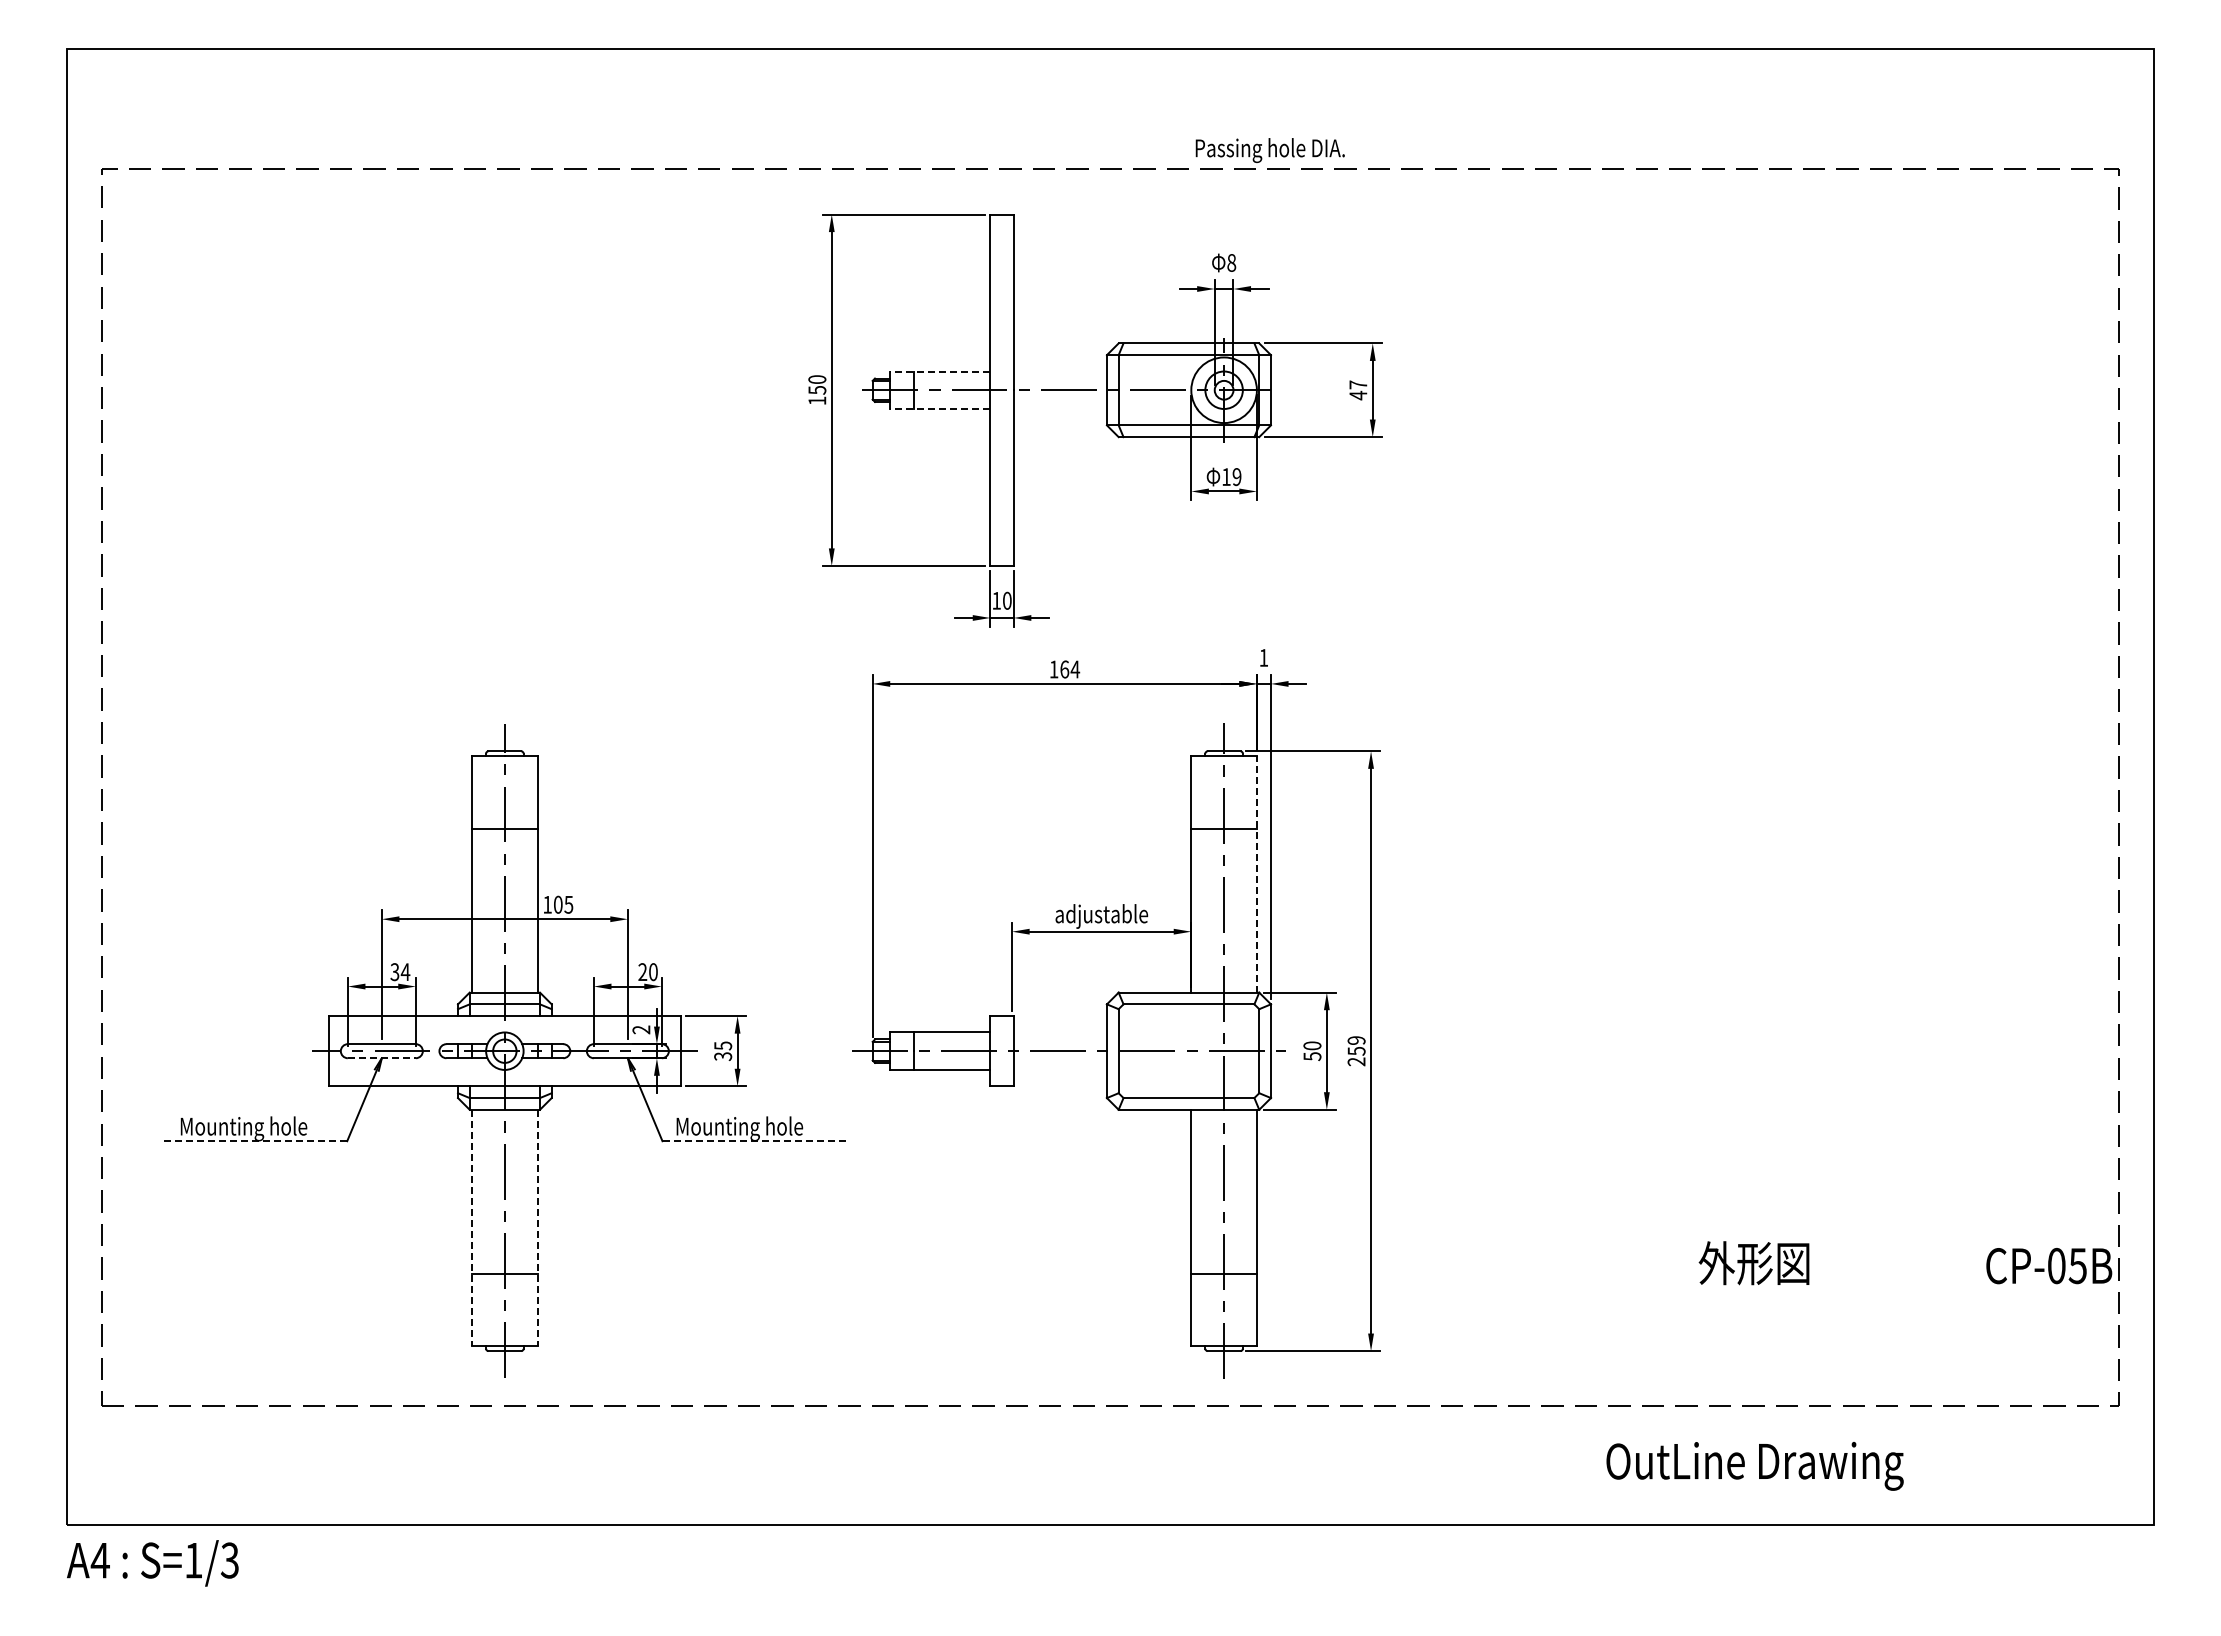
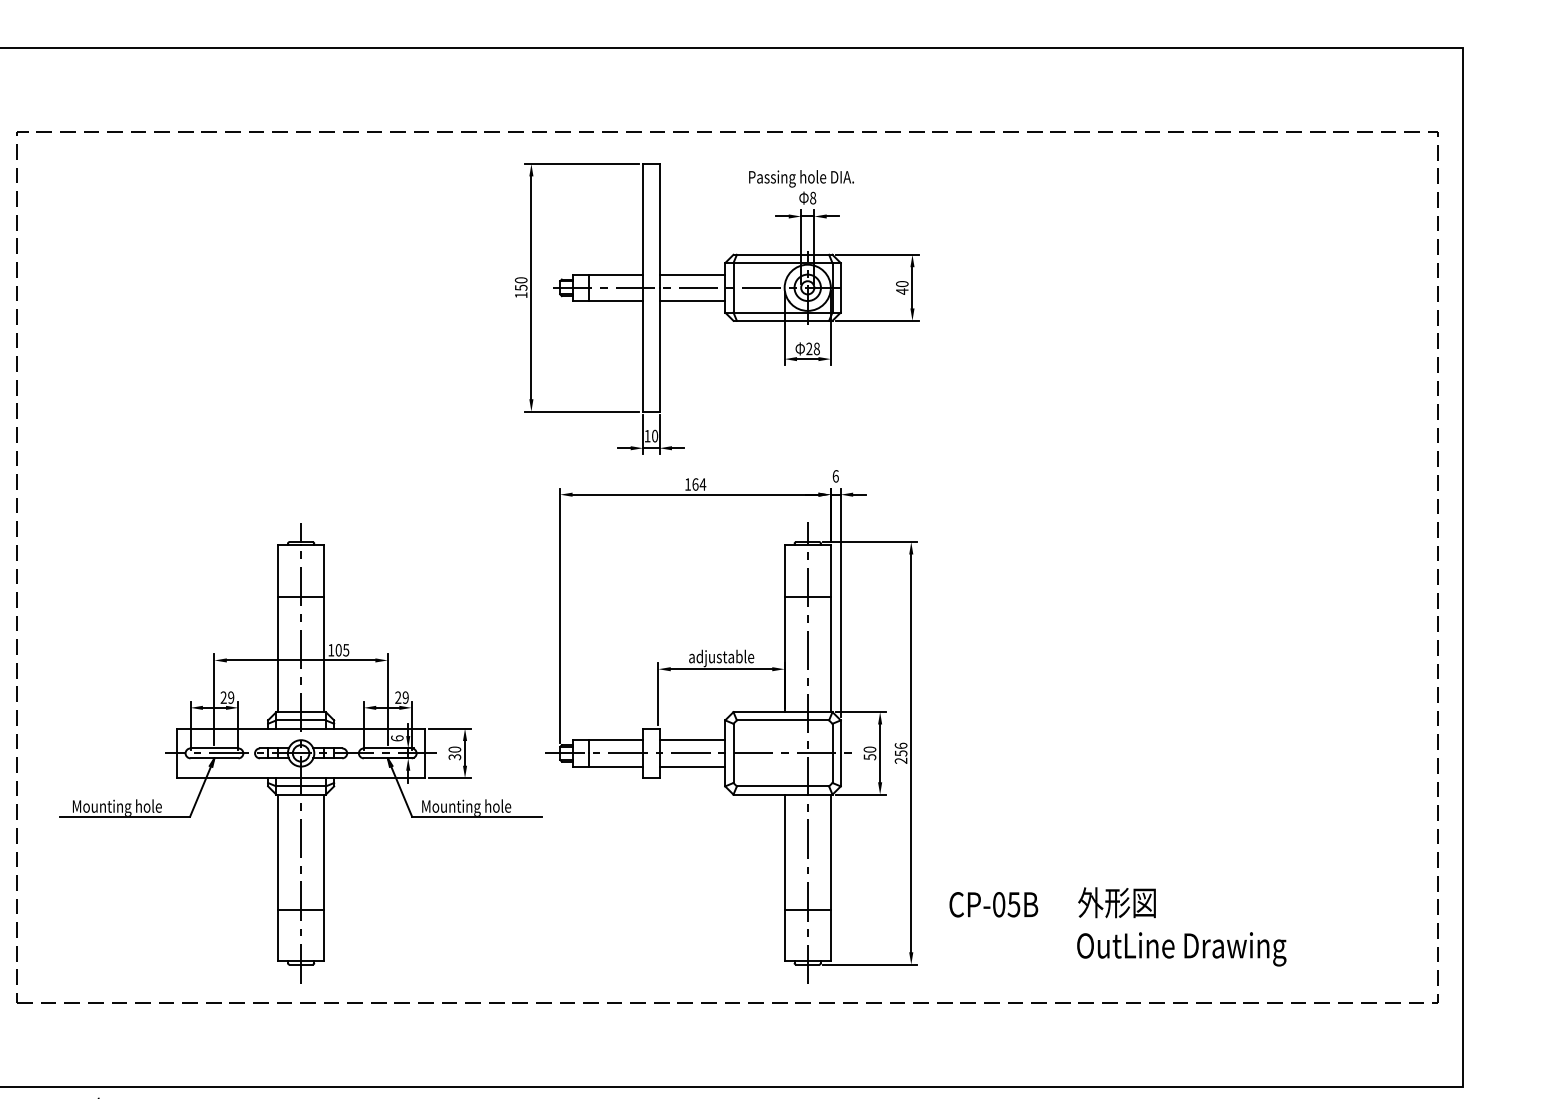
text: (1269, 150) -> (800, 178), moved
line: (939, 371) -> (607, 274), dashed -> solid
line: (1059, 371) -> (691, 274), added
text: (1358, 384) -> (902, 283), 47 -> 40
line: (939, 409) -> (607, 301), dashed -> solid
line: (1059, 409) -> (691, 301), added
text: (1231, 477) -> (812, 349), 19 -> 28
text: (1263, 657) -> (835, 476), 1 -> 6
line: (1256, 873) -> (830, 628), dashed -> solid
text: (400, 972) -> (227, 697), 34 -> 29
text: (653, 972) -> (405, 697), 20 -> 29
text: (641, 1029) -> (397, 738), 2 -> 6
line: (1059, 1032) -> (691, 740), added
text: (1356, 1040) -> (901, 745), 259 -> 256
text: (722, 1045) -> (454, 749), 35 -> 30
line: (381, 1058) -> (214, 758), dashed -> solid
line: (1059, 1069) -> (691, 766), added
line: (254, 1141) -> (124, 817), dashed -> solid
line: (755, 1141) -> (477, 817), dashed -> solid
line: (472, 1228) -> (278, 878), dashed -> solid
line: (537, 1228) -> (324, 878), dashed -> solid
text: (1753, 1263) -> (1116, 902), moved
text: (2049, 1266) -> (993, 905), moved
text: (1754, 1466) -> (1181, 949), moved

